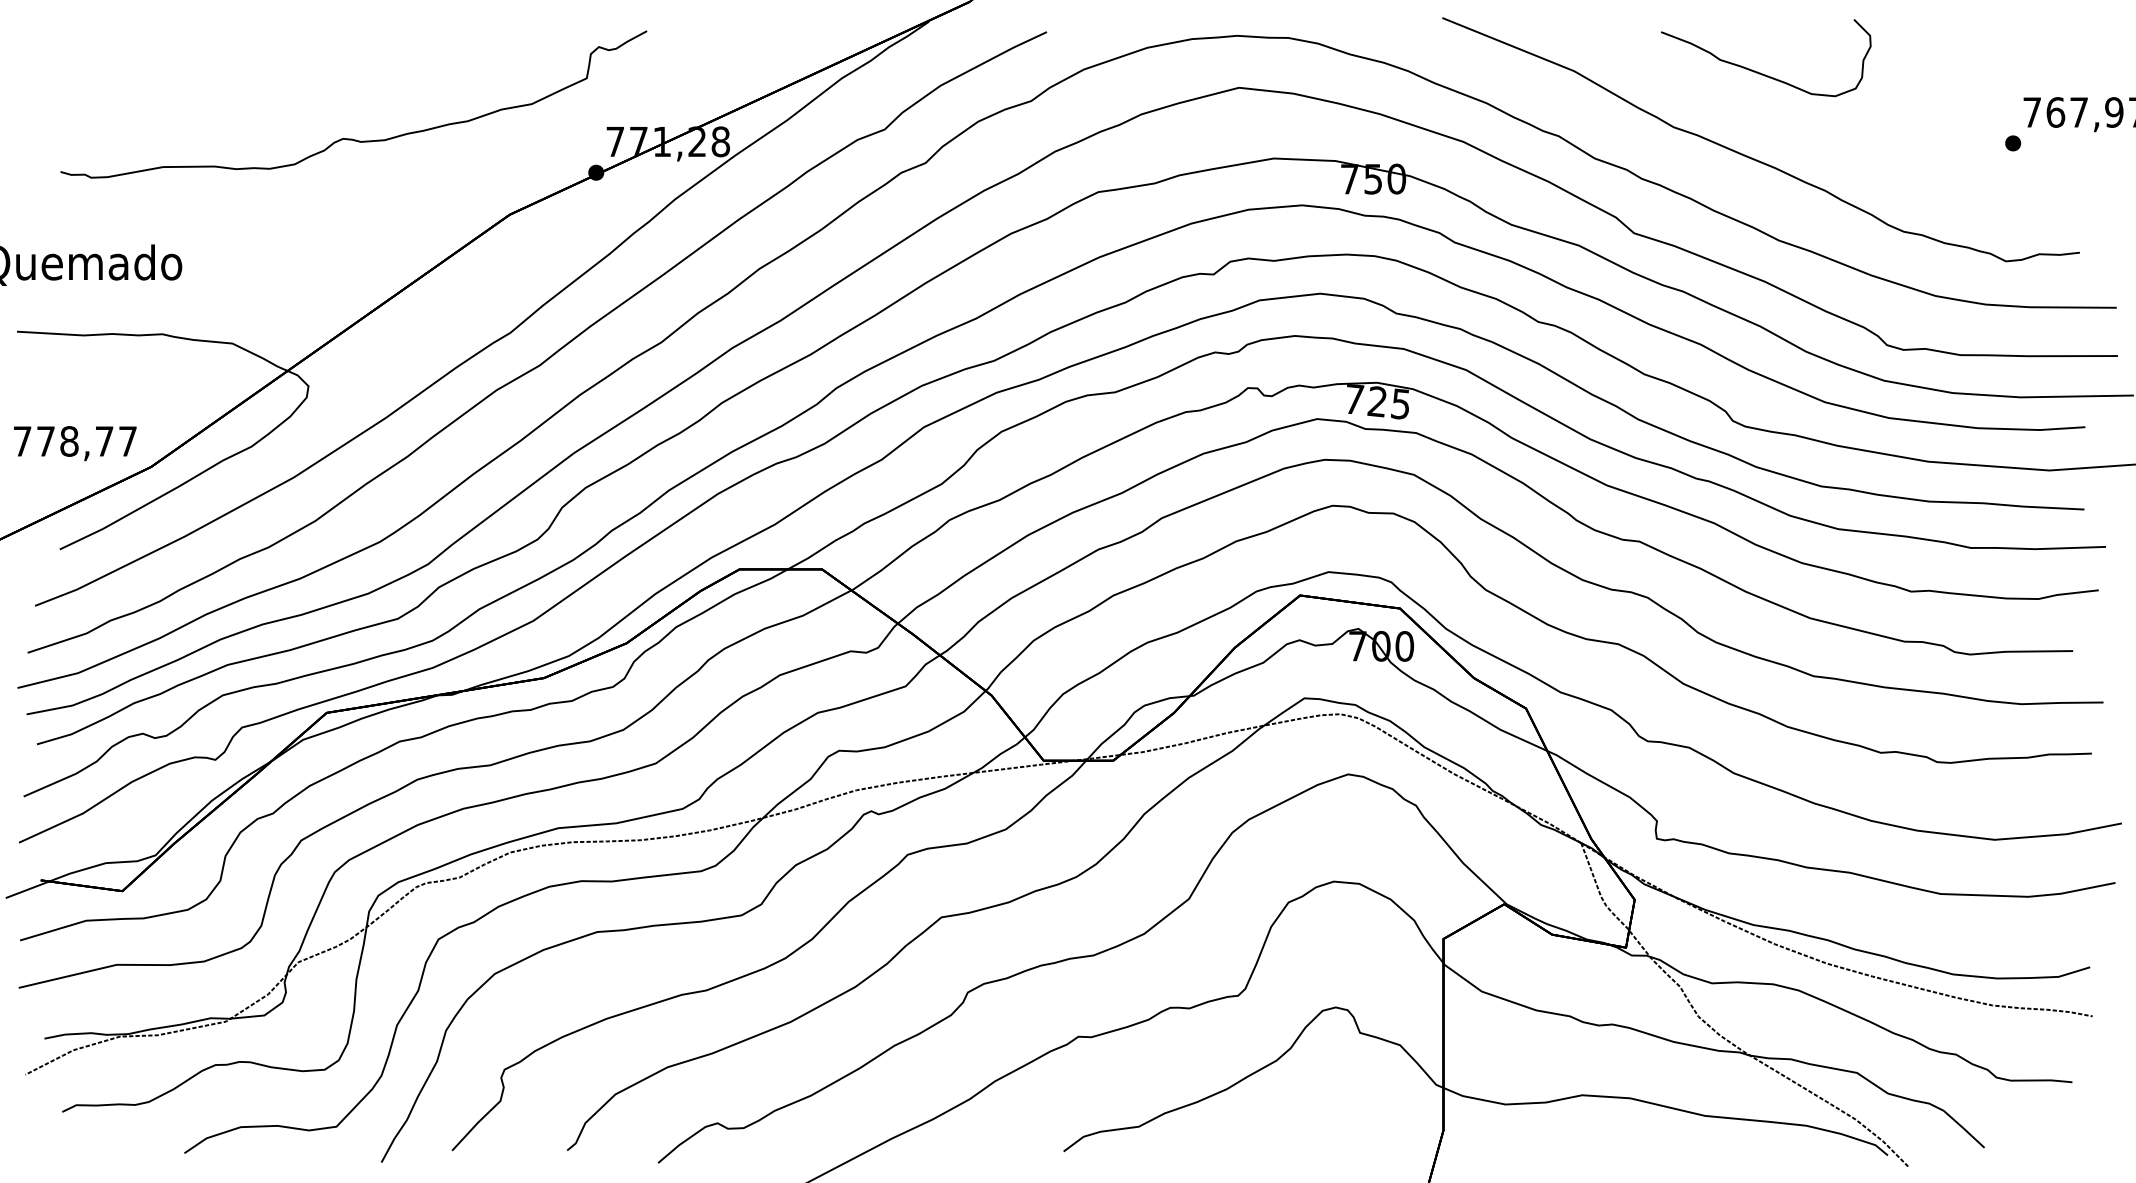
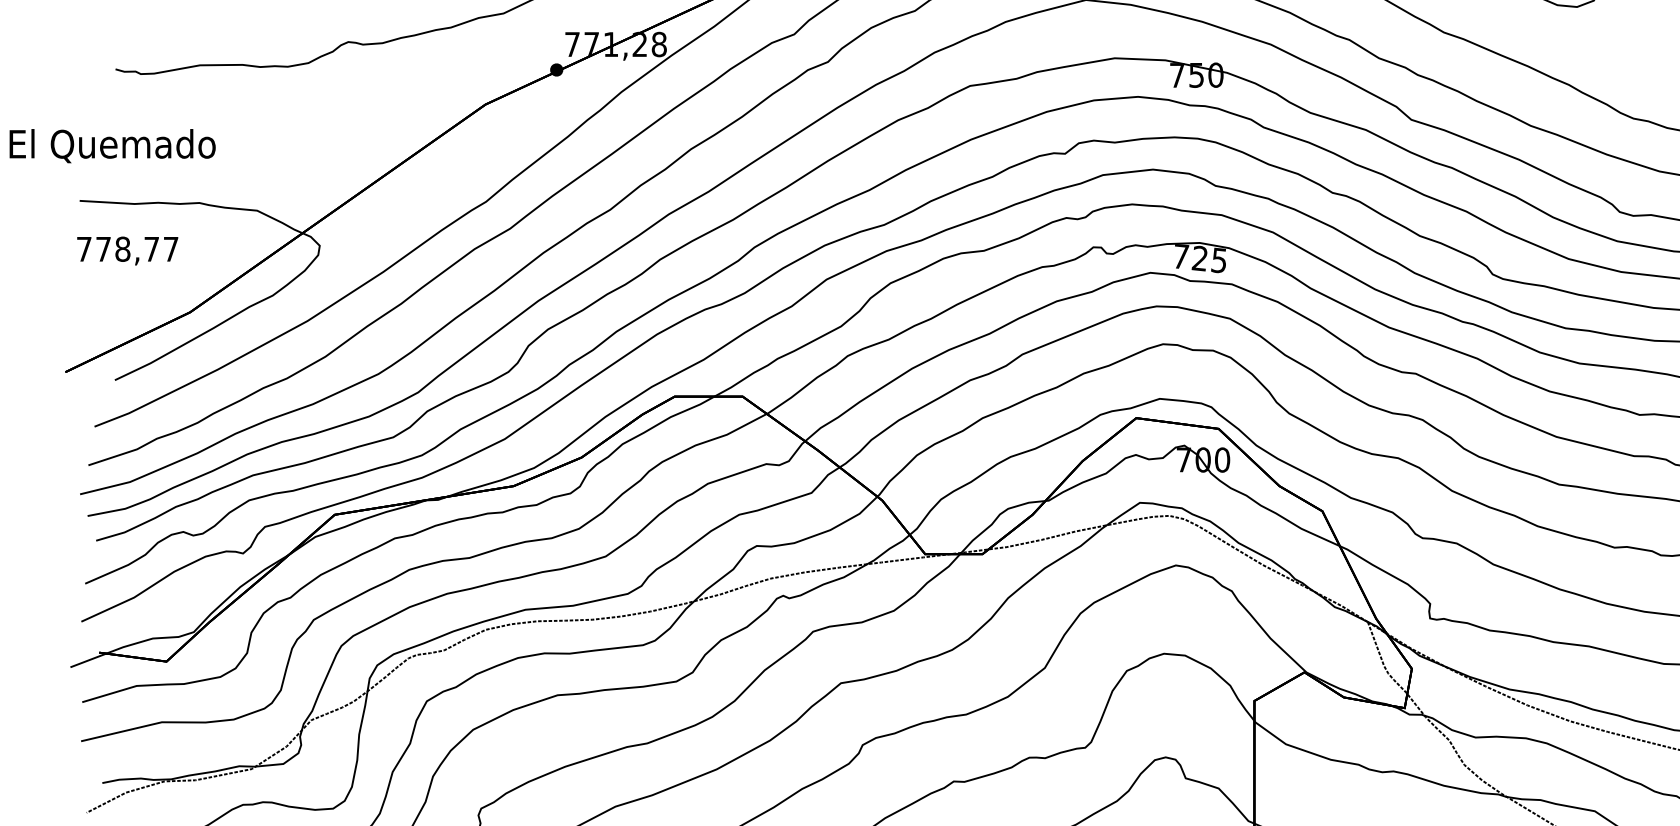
text: (75, 443) -> (127, 250), moved

